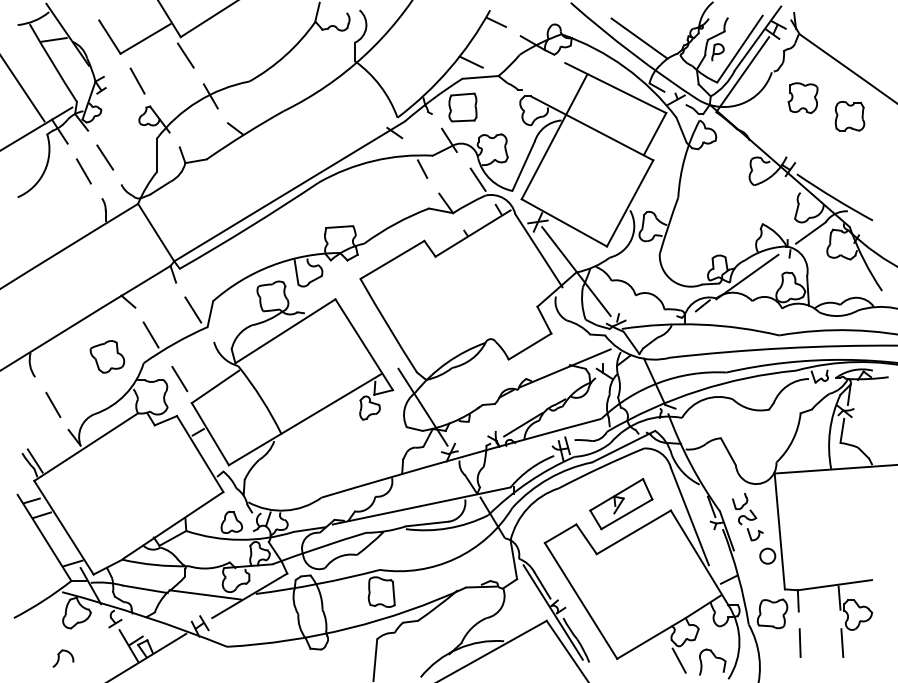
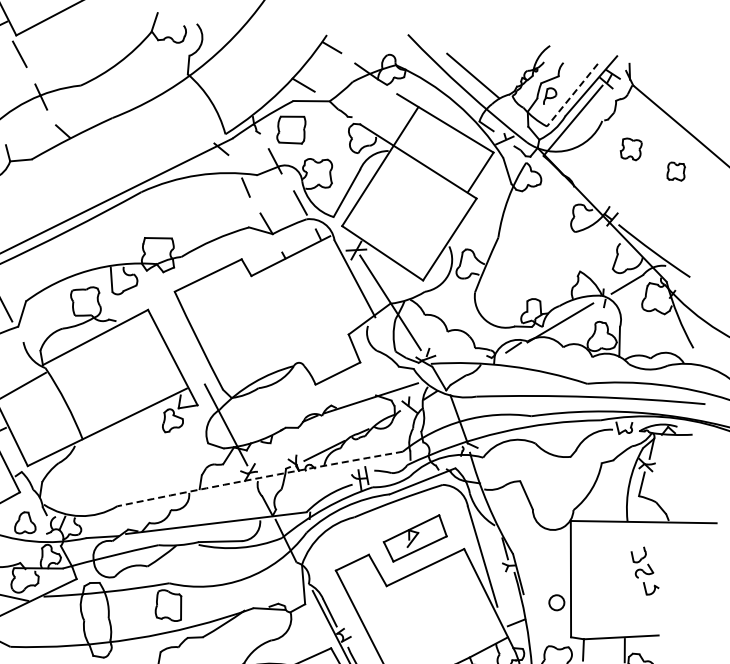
line: (739, 49) -> (571, 95), solid -> dashed
part: (802, 97) -> (630, 148), size x0.7
part: (849, 116) -> (675, 171), size x0.6
arc: (461, 457) -> (260, 478), solid -> dashed
part: (747, 516) -> (644, 570), moved

